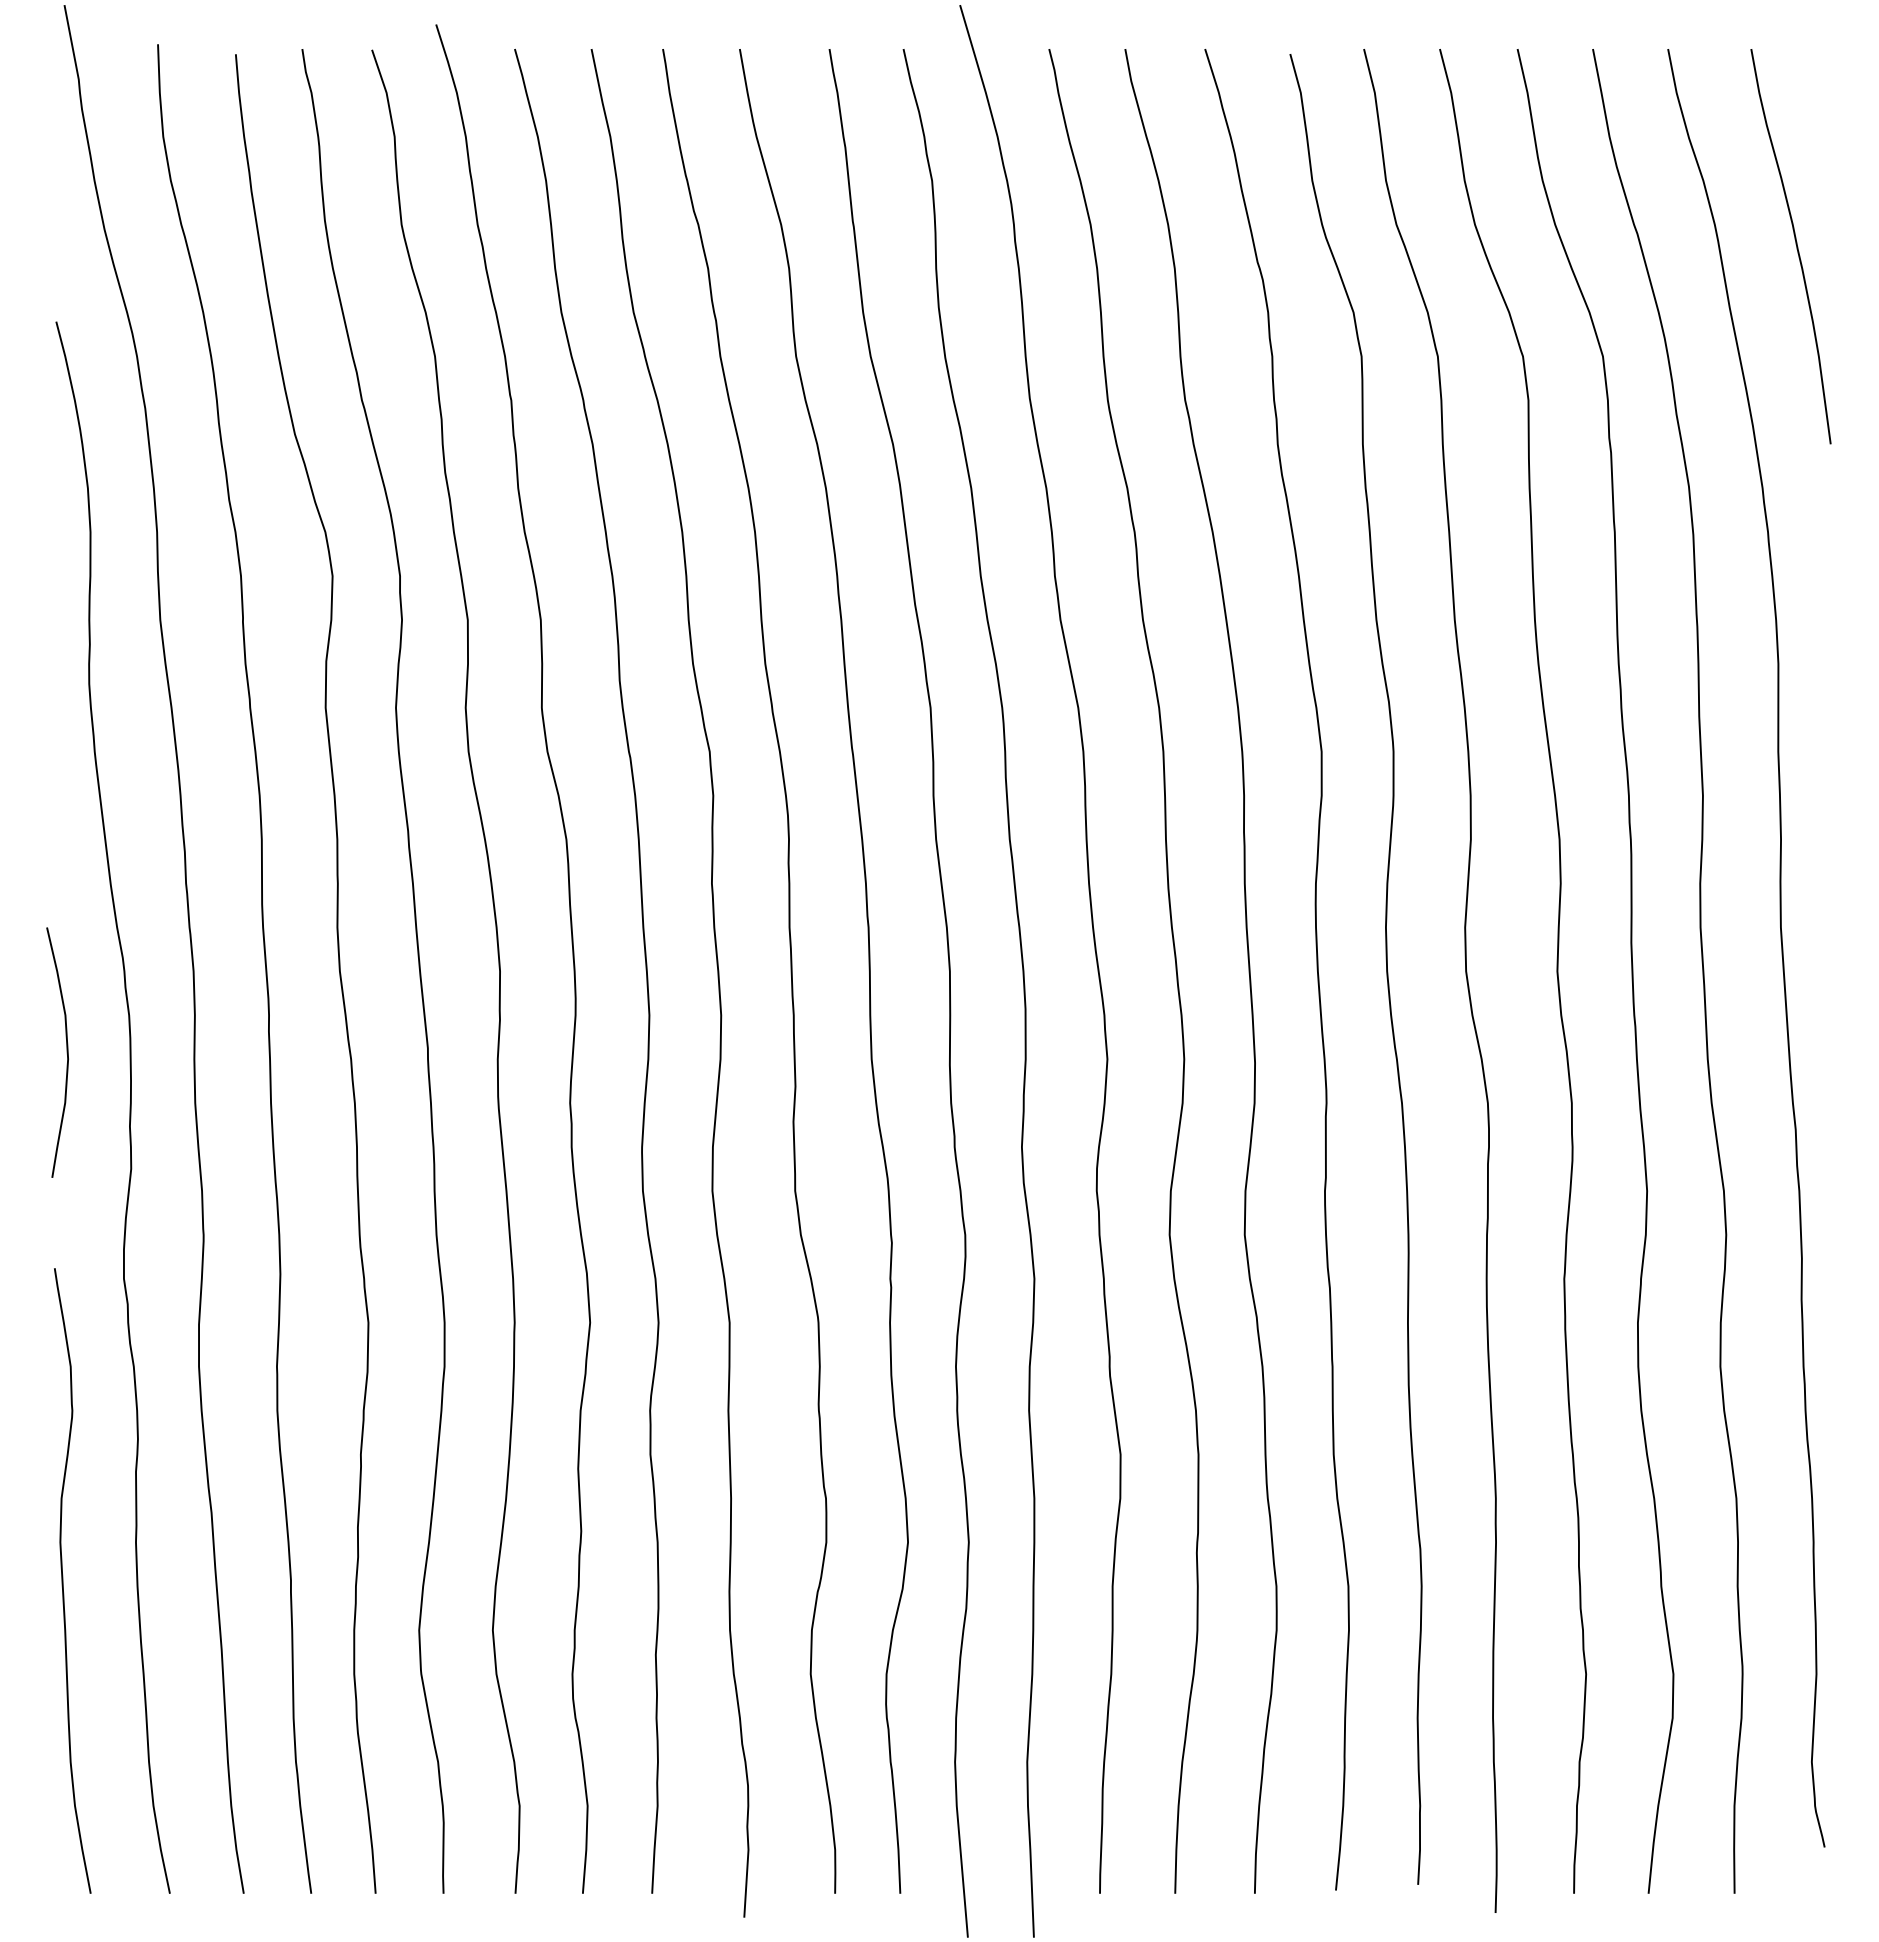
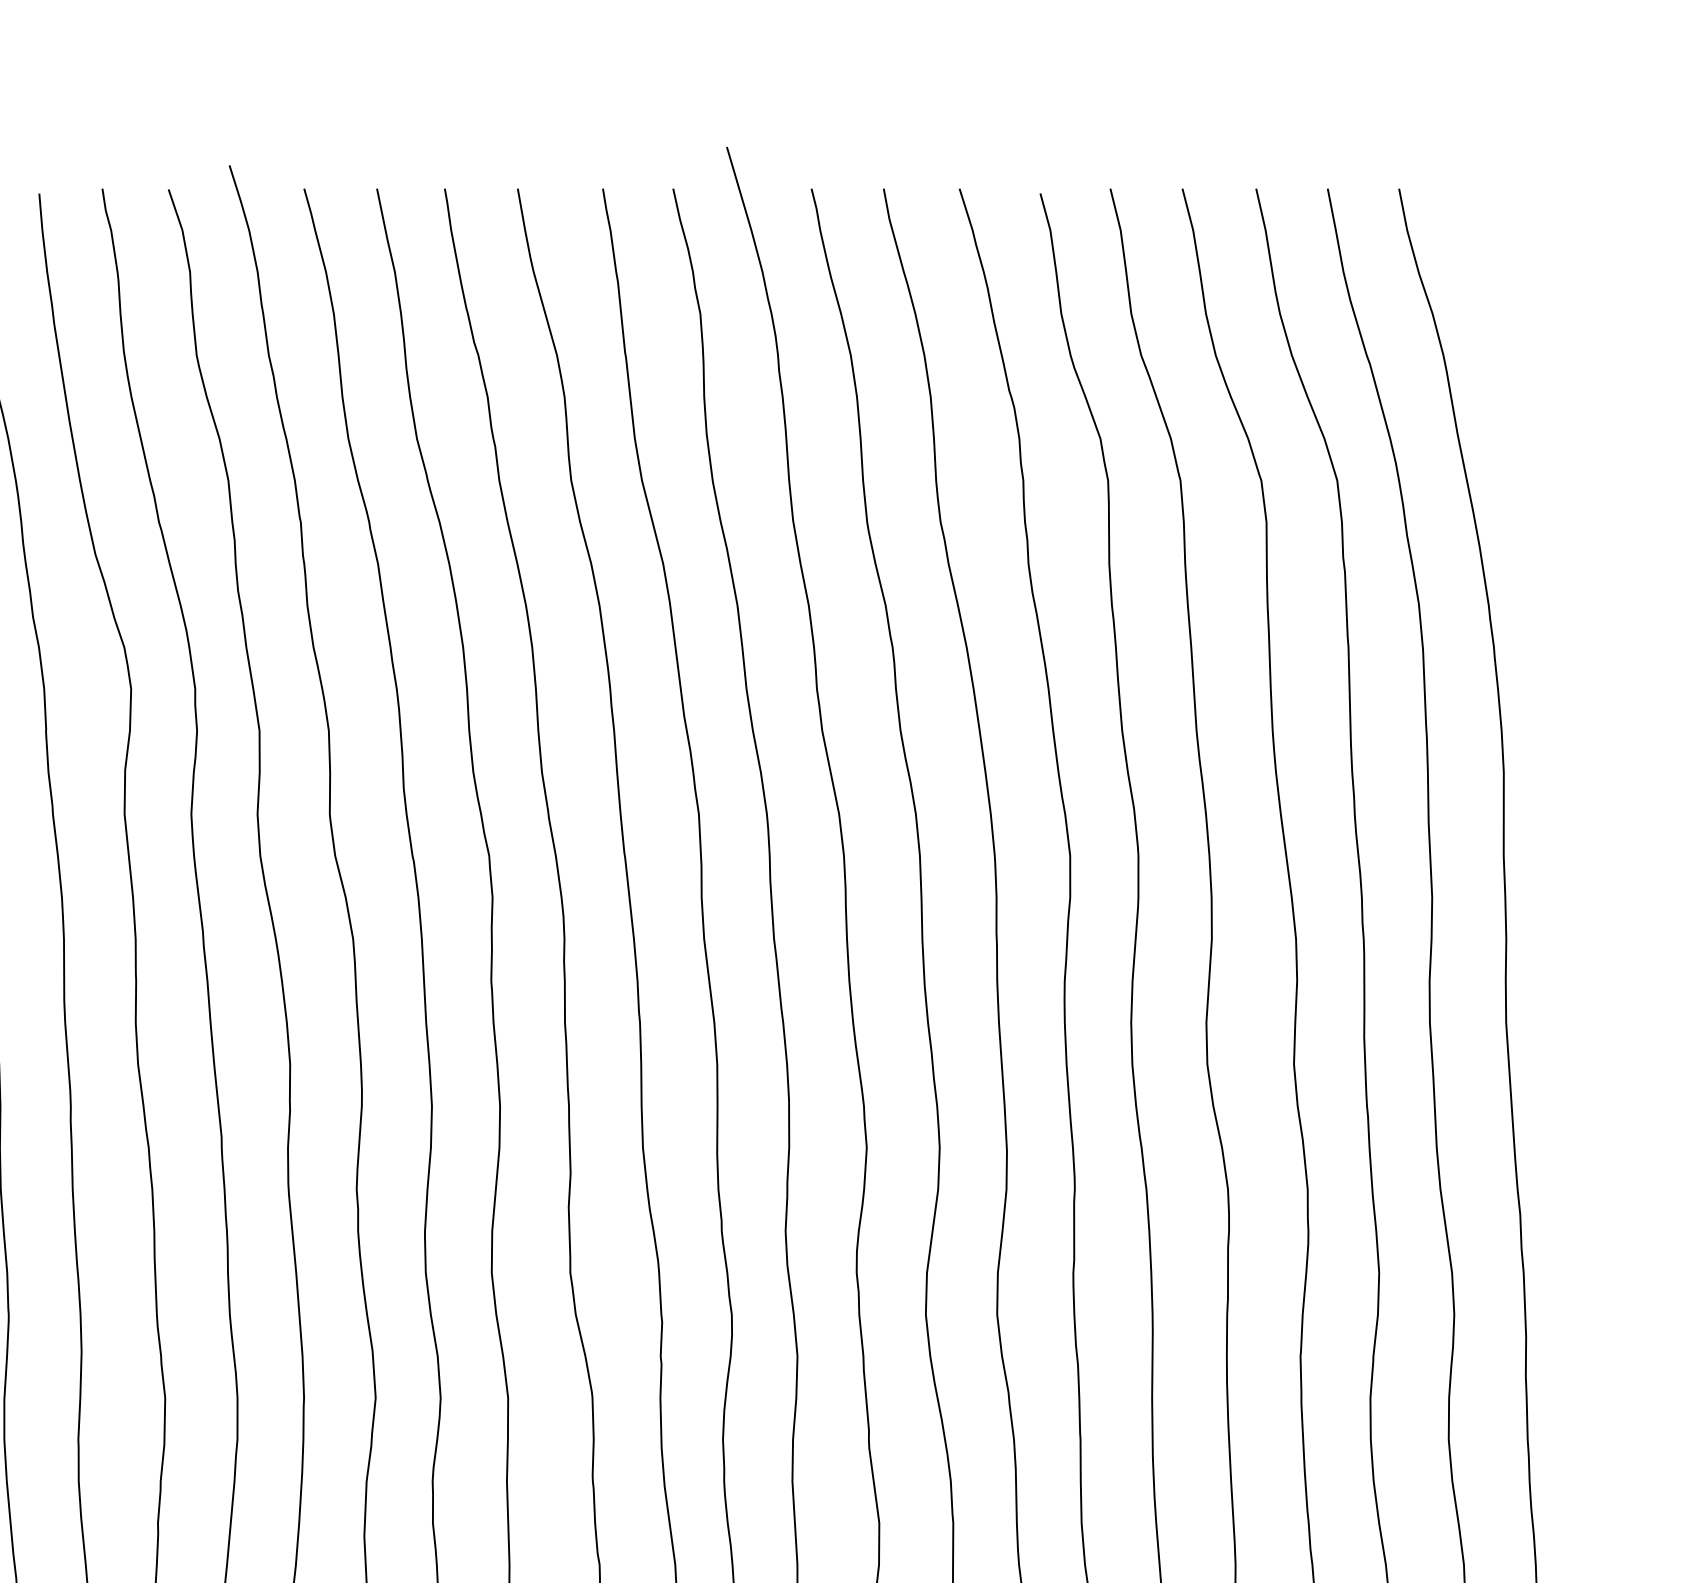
curve: (1795, 244) -> (1520, 374), removed

